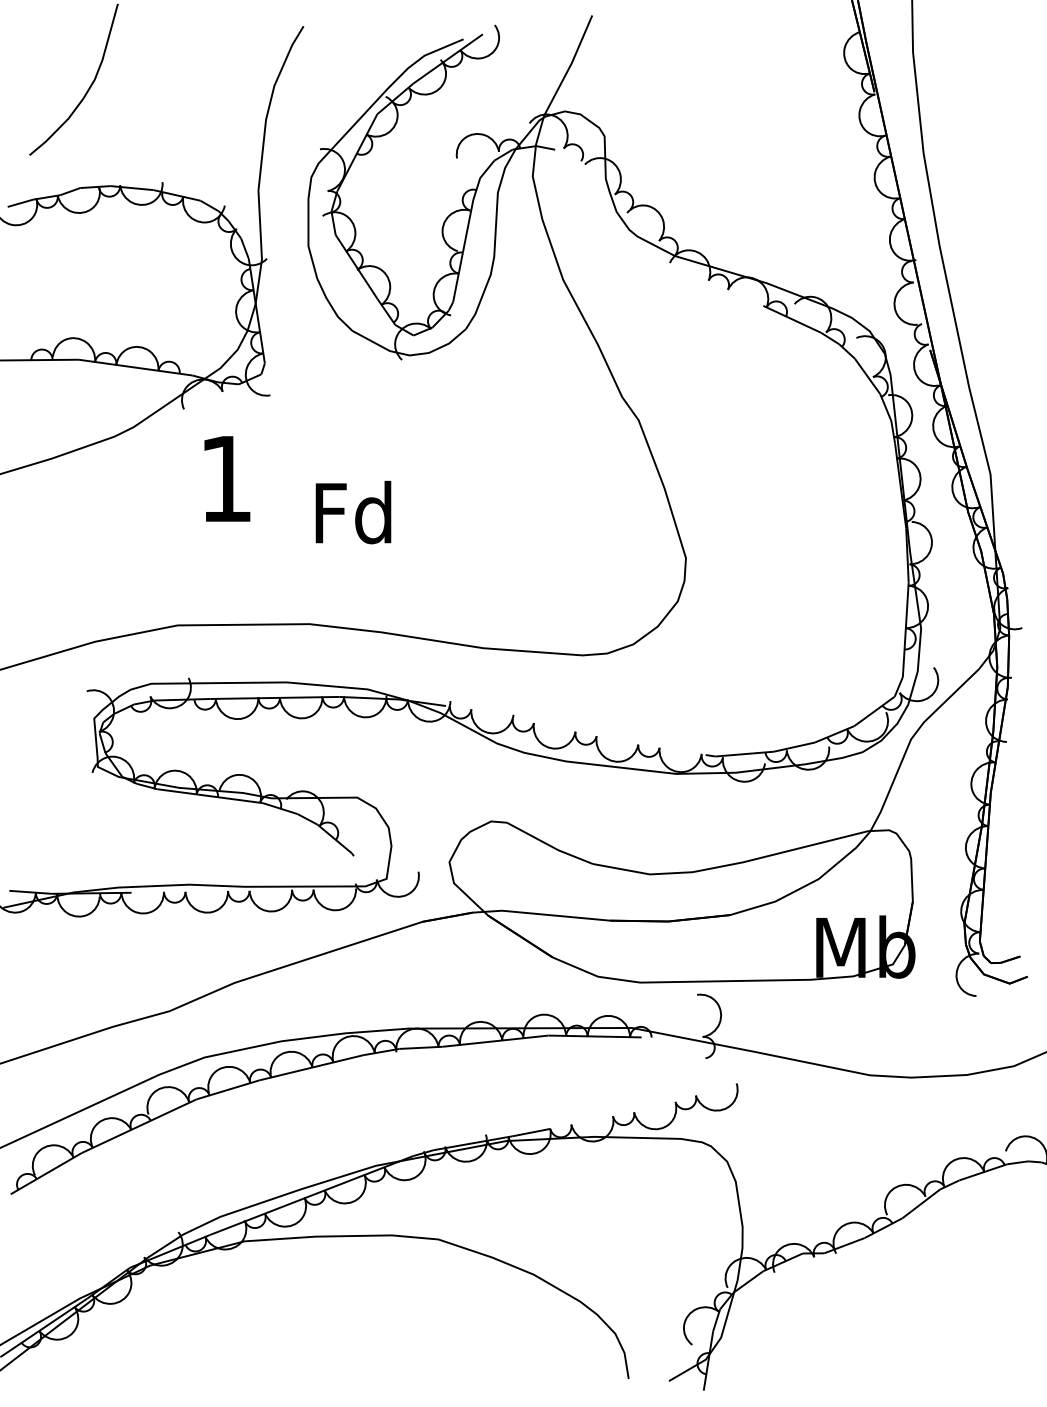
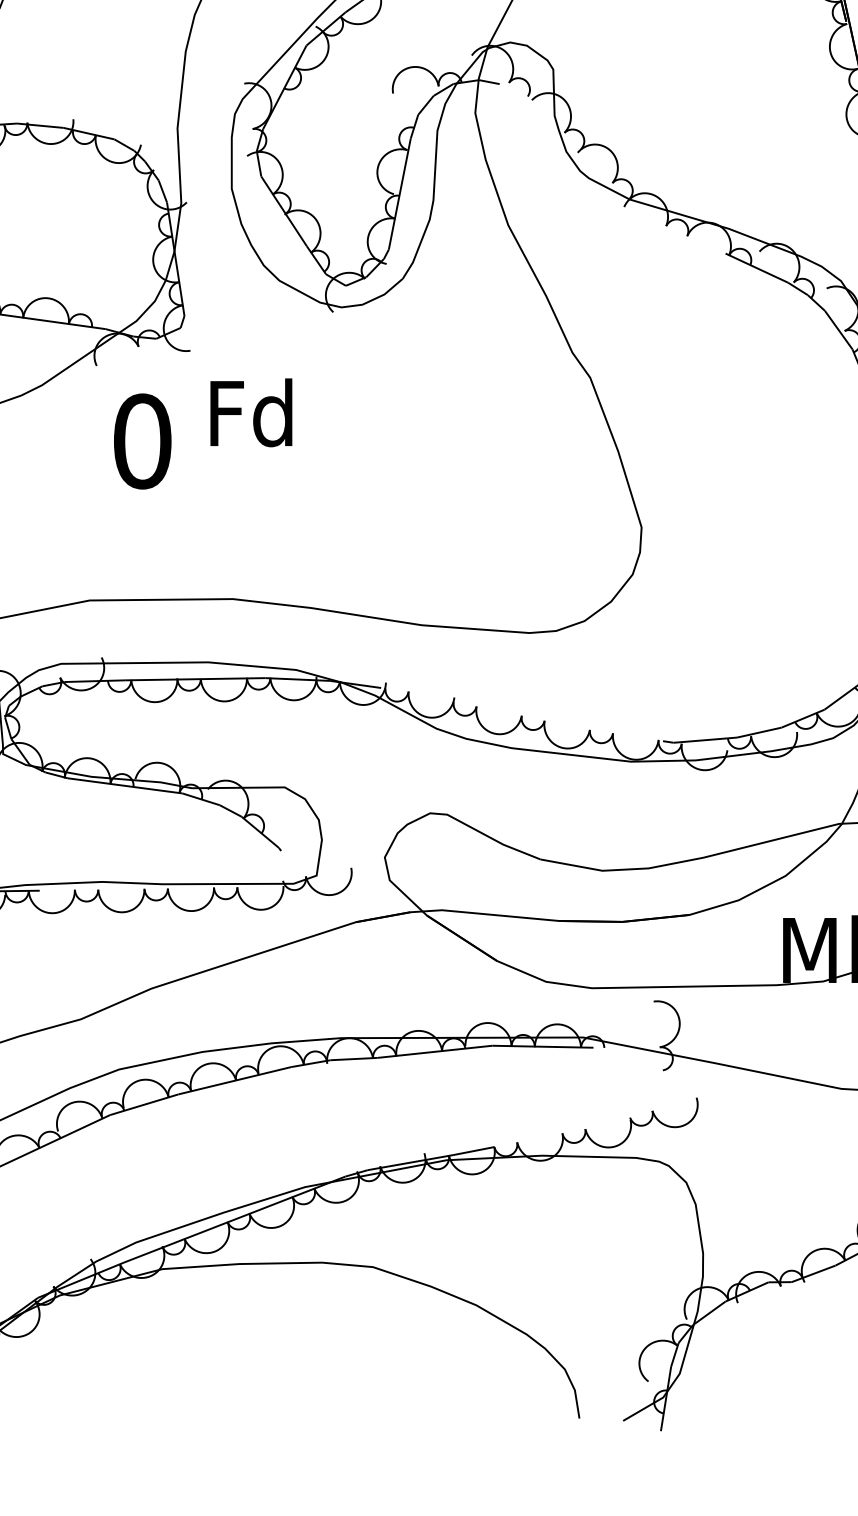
text: (226, 478) -> (142, 440), 1 -> 0
text: (353, 512) -> (251, 412), moved

